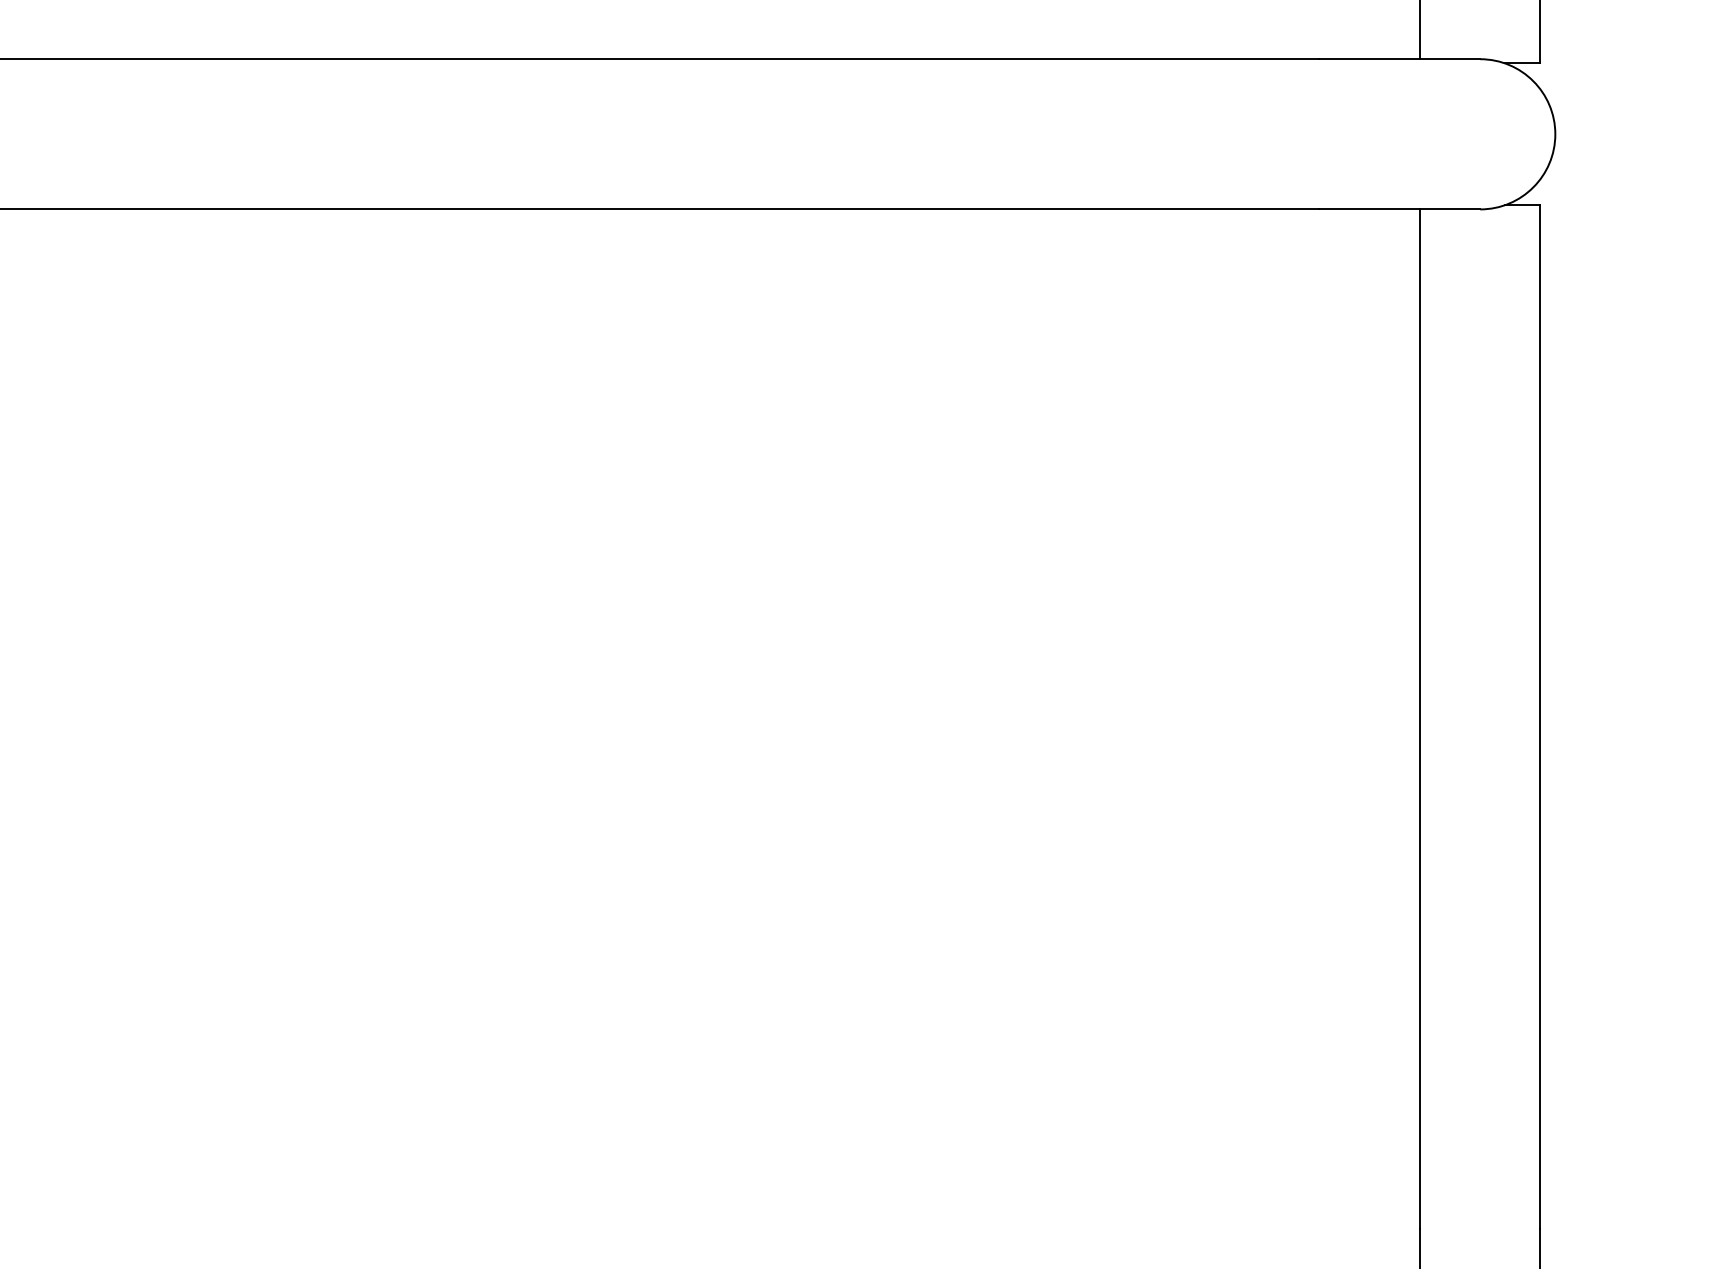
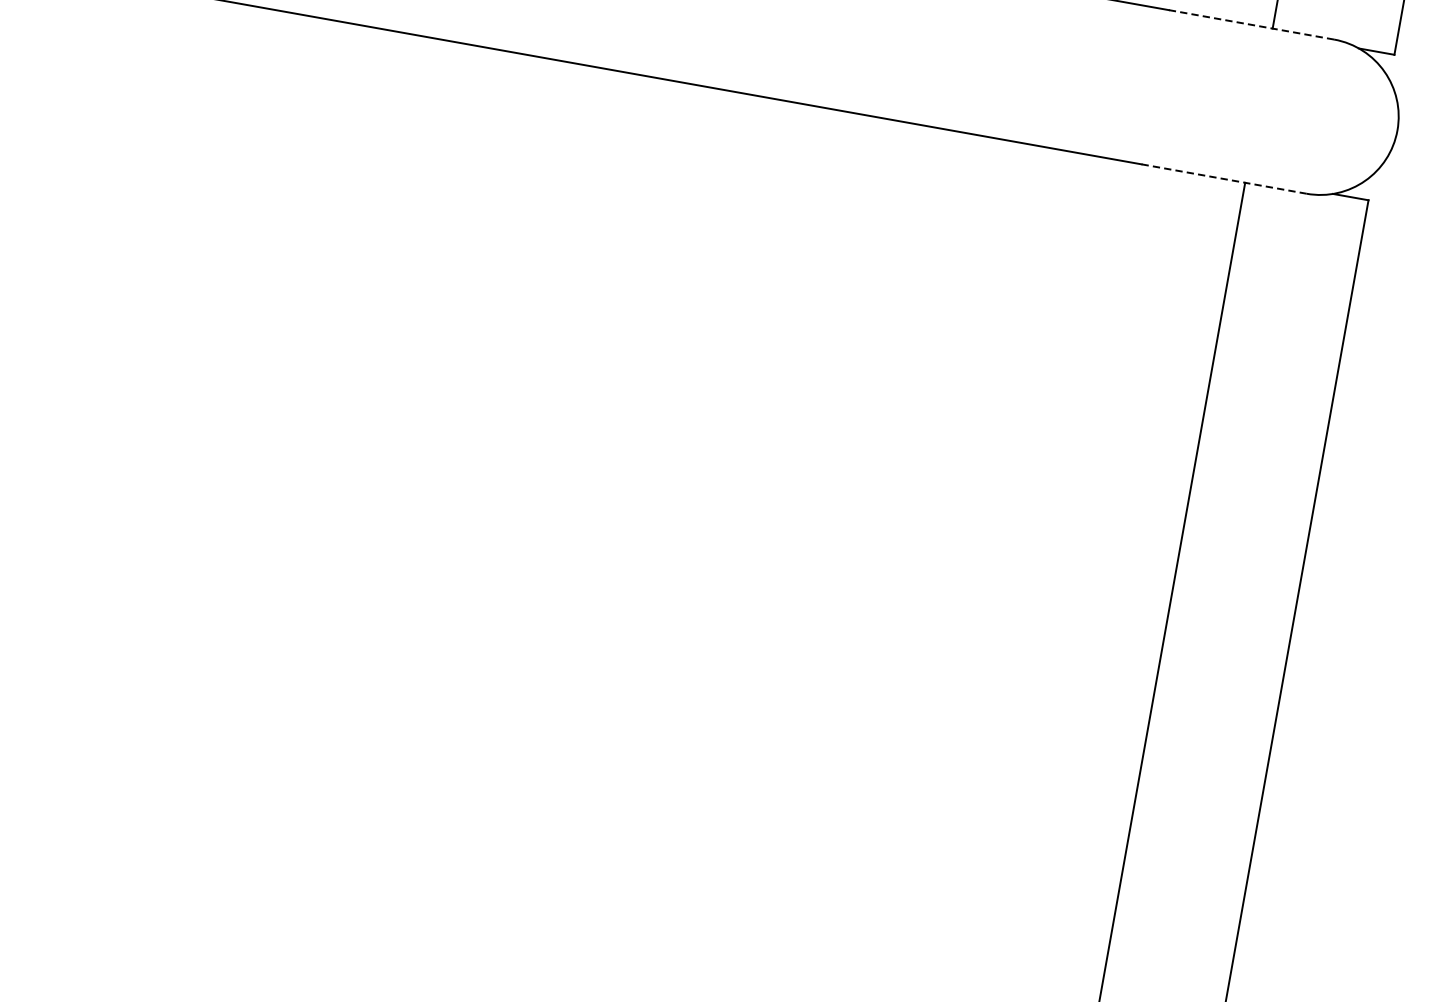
line: (1399, 59) -> (1251, 25), solid -> dashed
line: (1400, 209) -> (1224, 179), solid -> dashed

